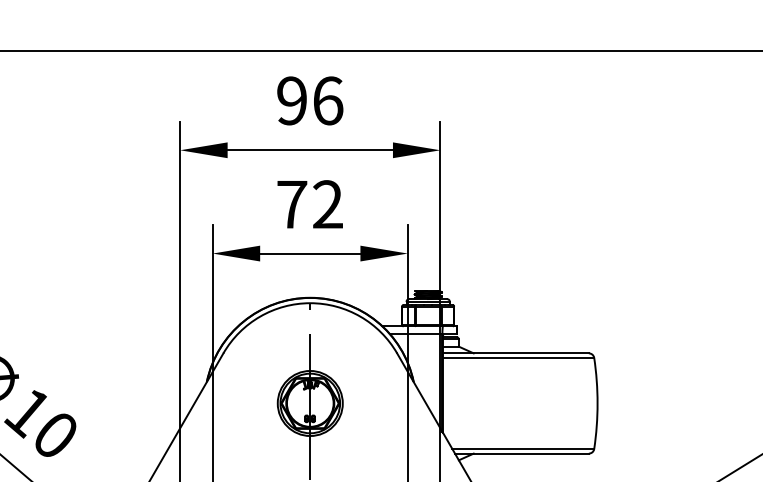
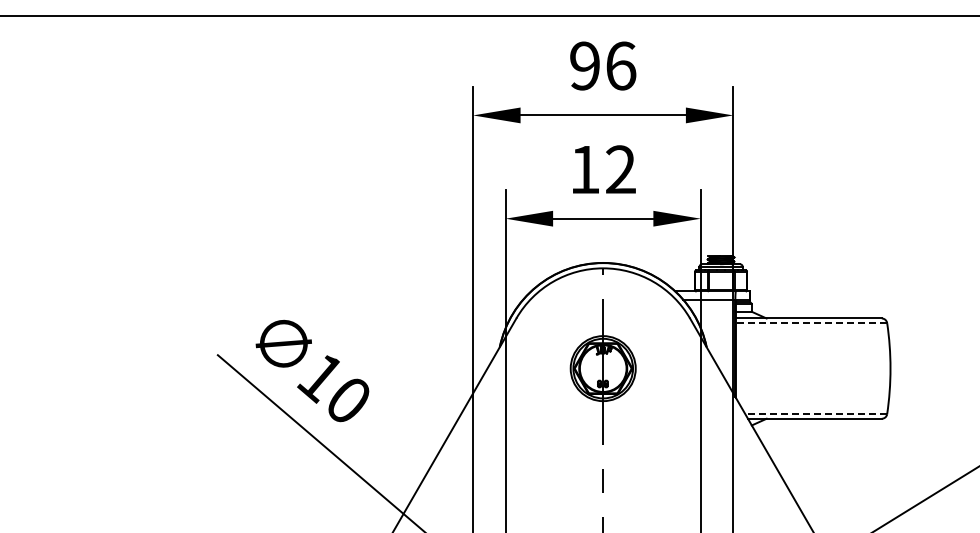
text: (292, 204) -> (585, 169), 72 -> 12
line: (518, 358) -> (811, 323), solid -> dashed
line: (523, 449) -> (816, 414), solid -> dashed

